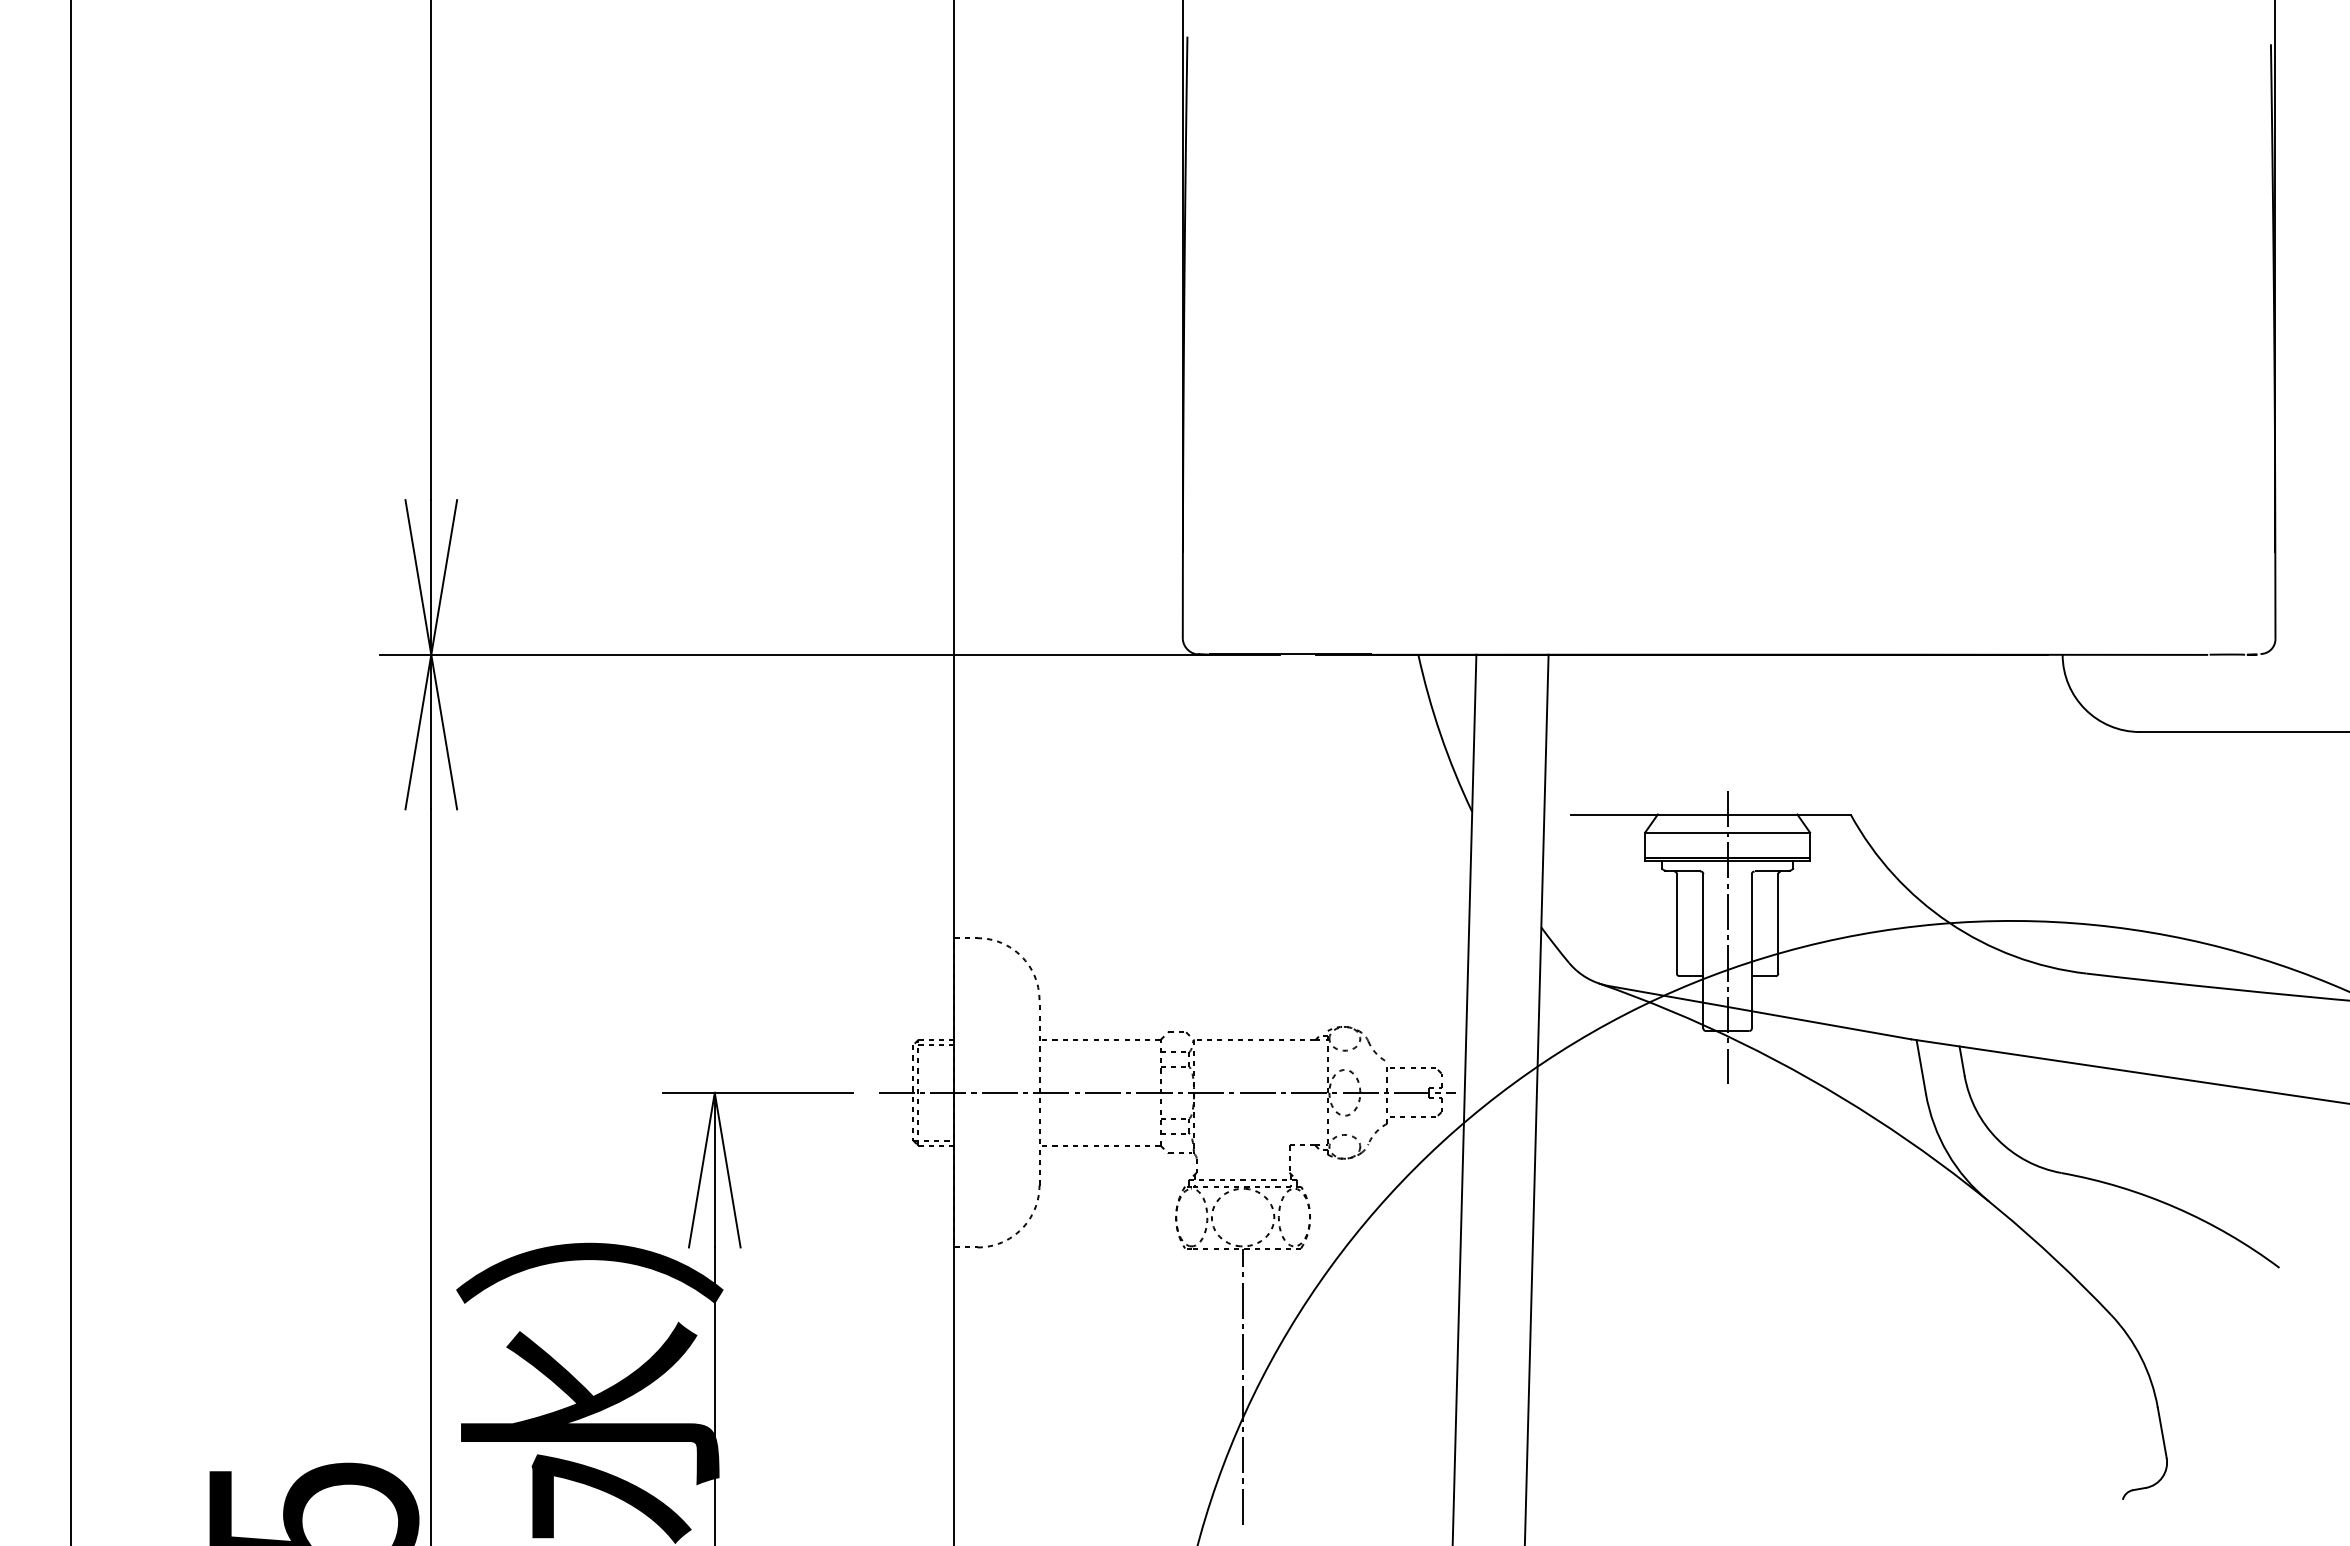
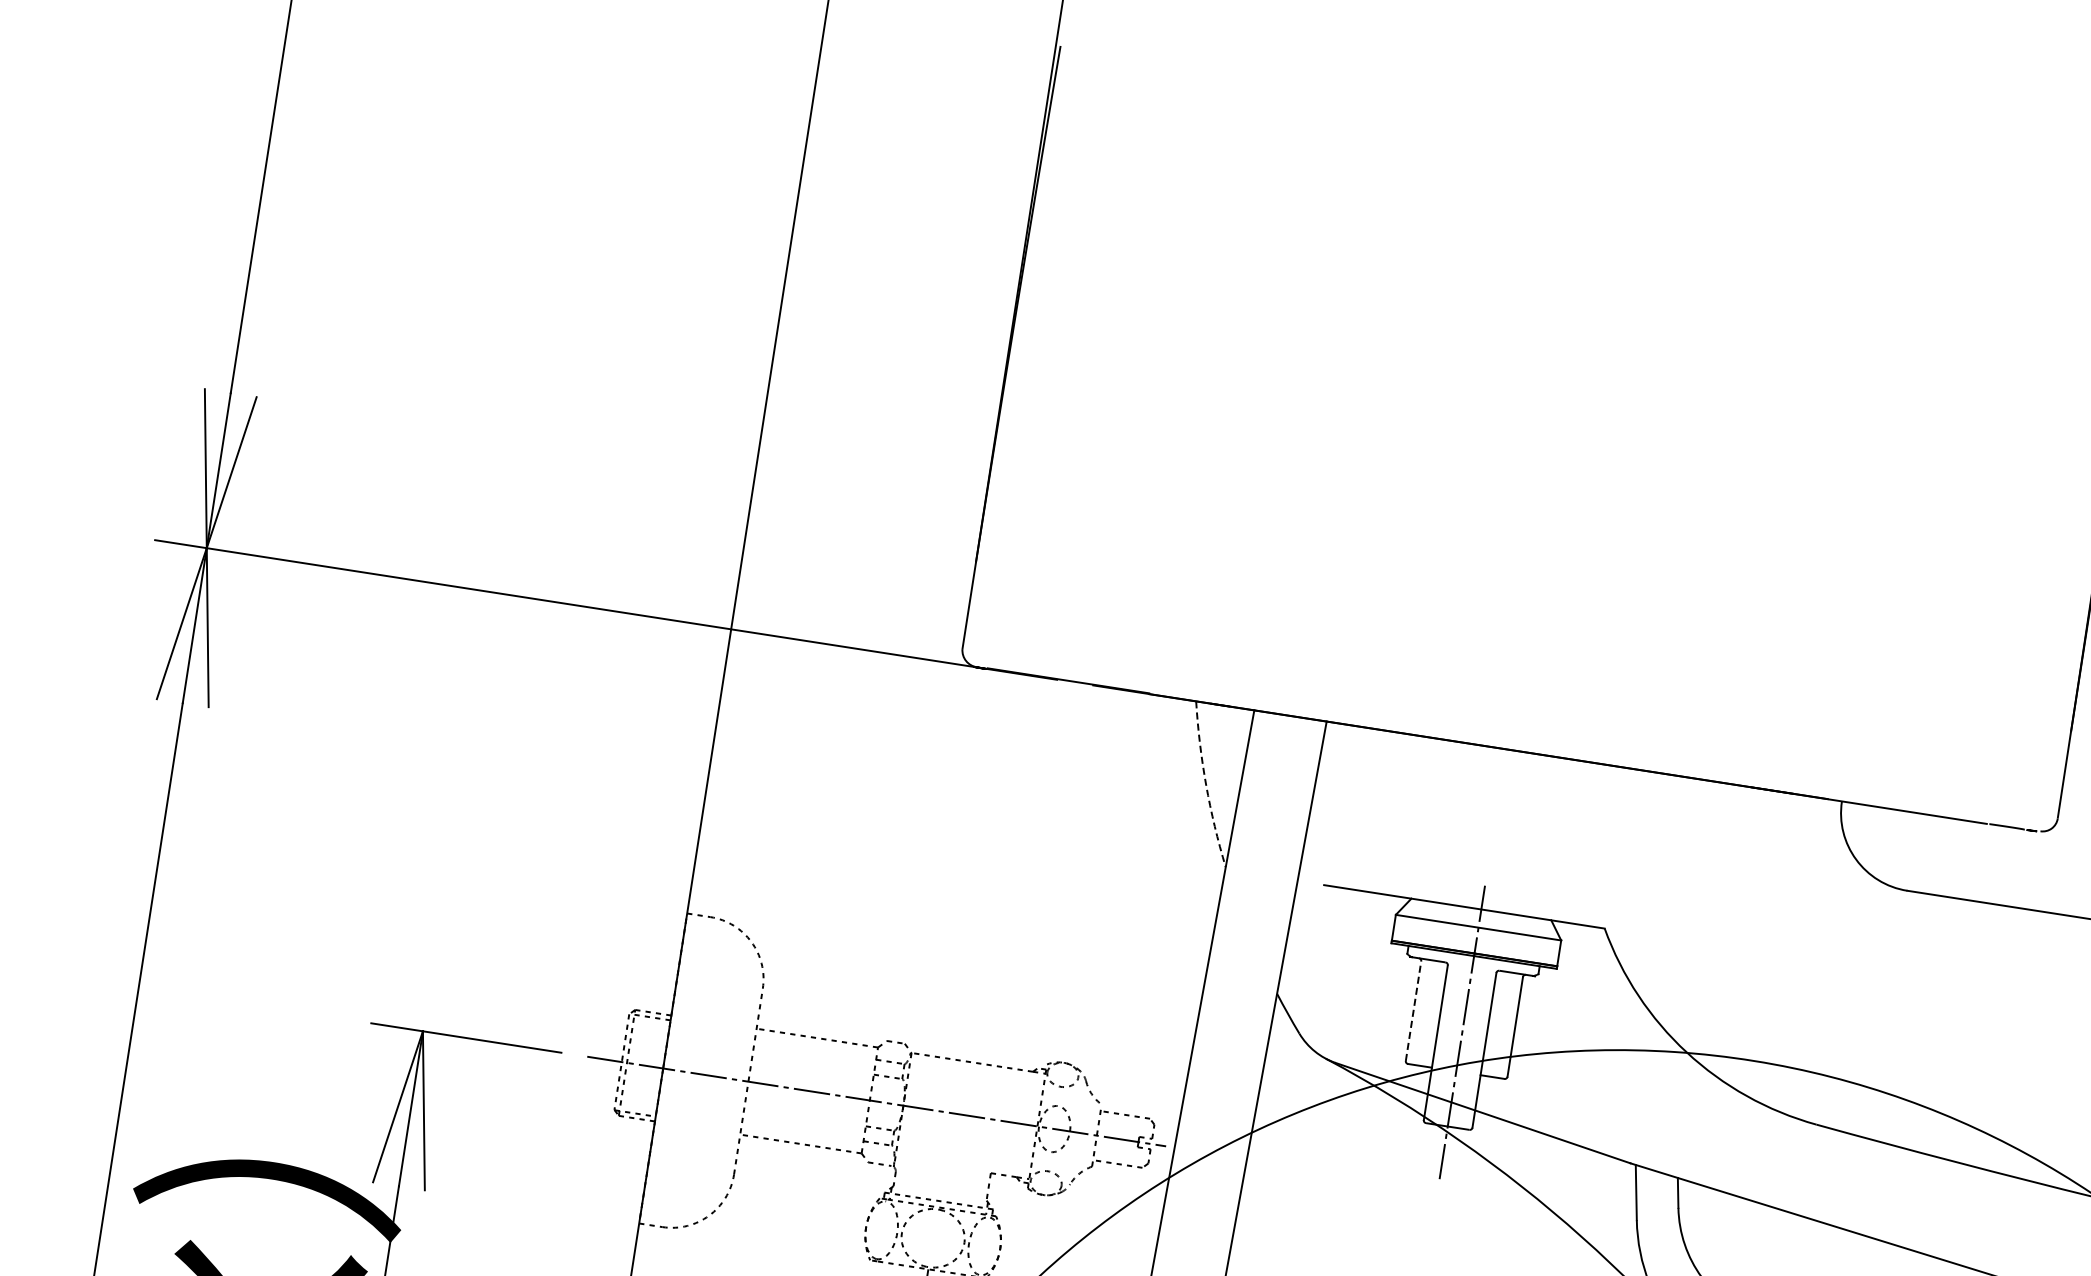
arc: (1440, 734) -> (1205, 784), solid -> dashed
line: (1676, 923) -> (1413, 1010), solid -> dashed

